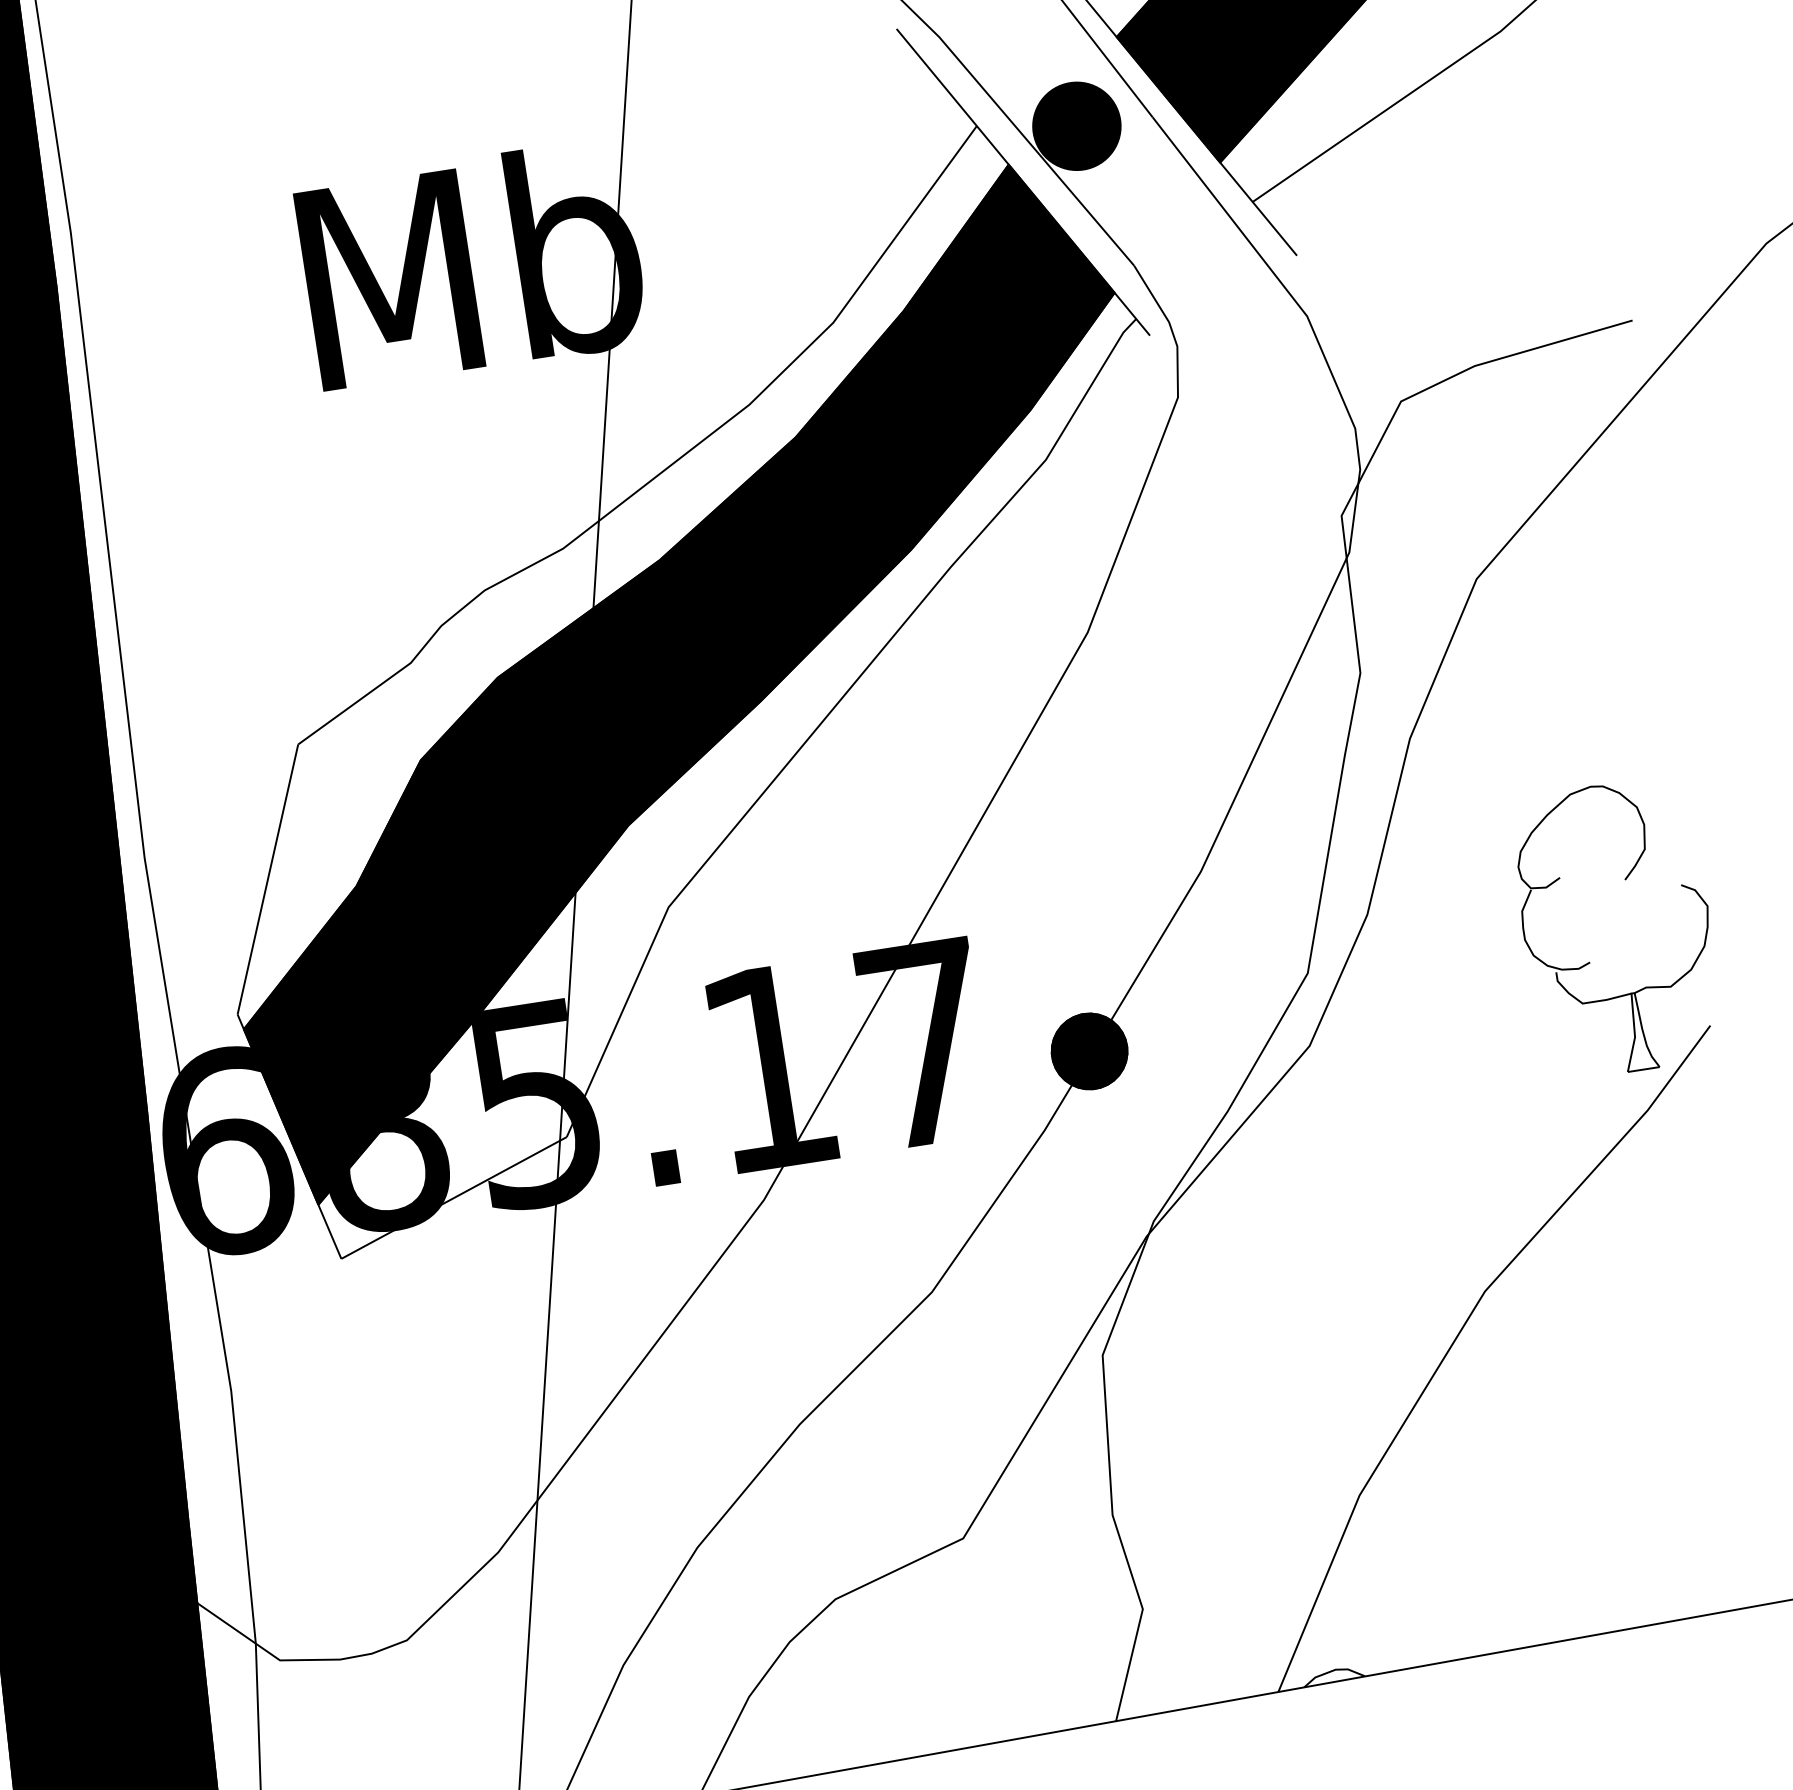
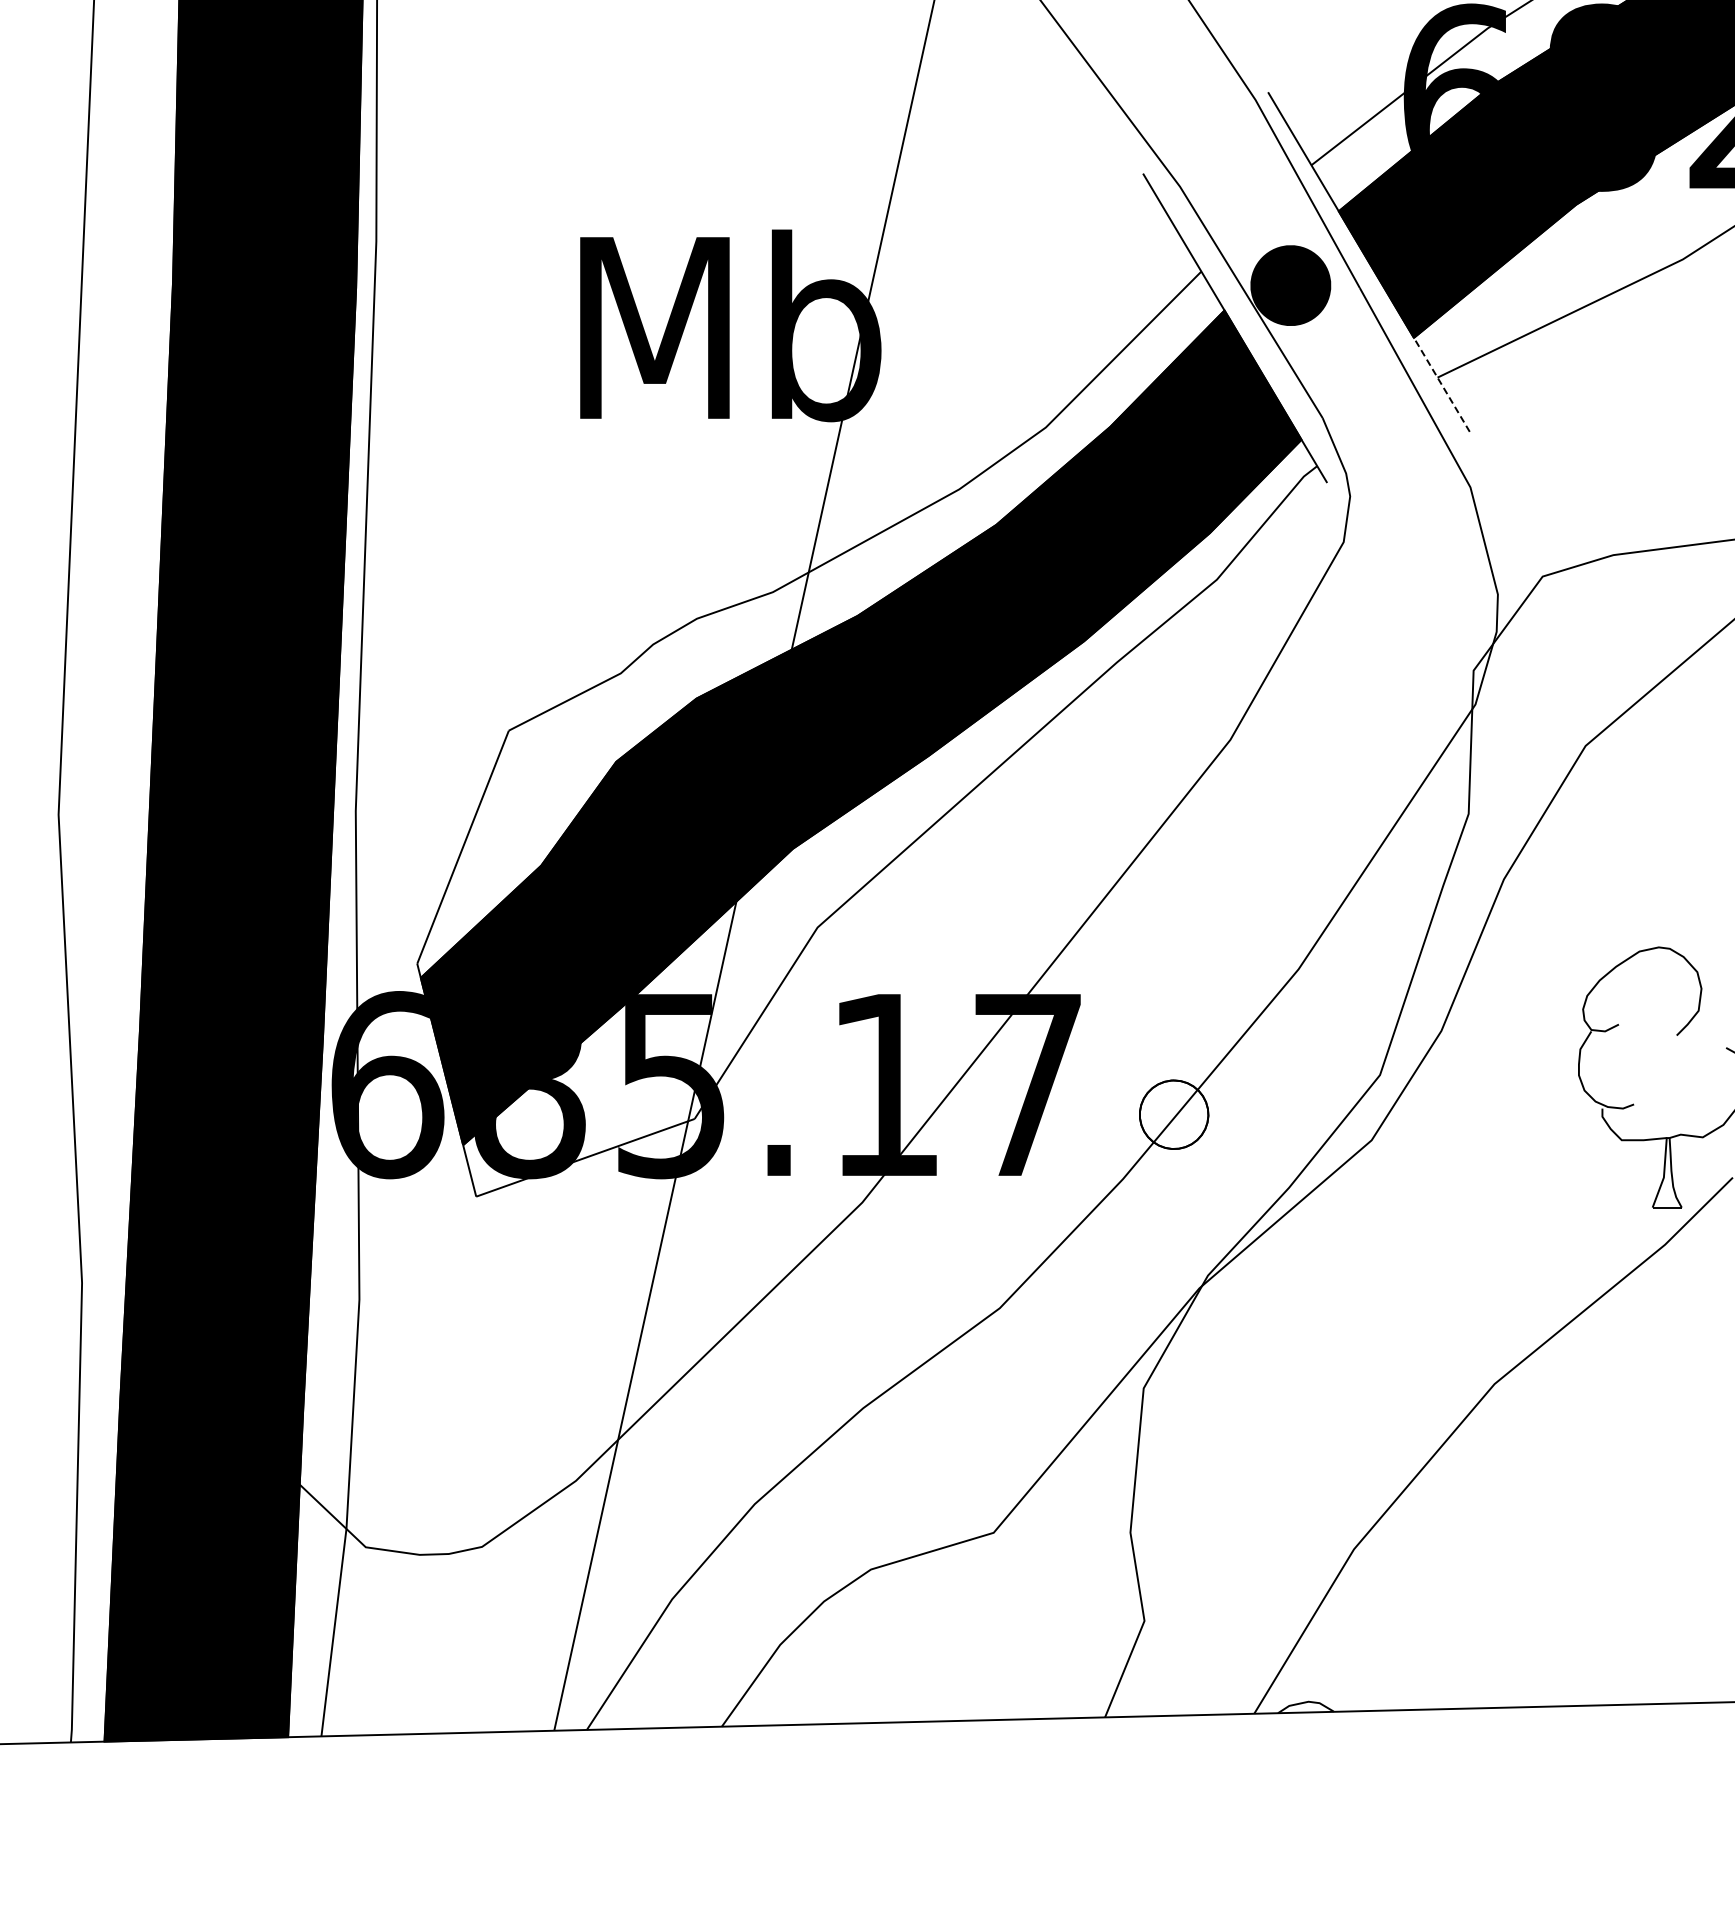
line: (1258, 208) -> (1441, 384), solid -> dashed
fill: (1088, 1051) -> (1173, 1114), removed

